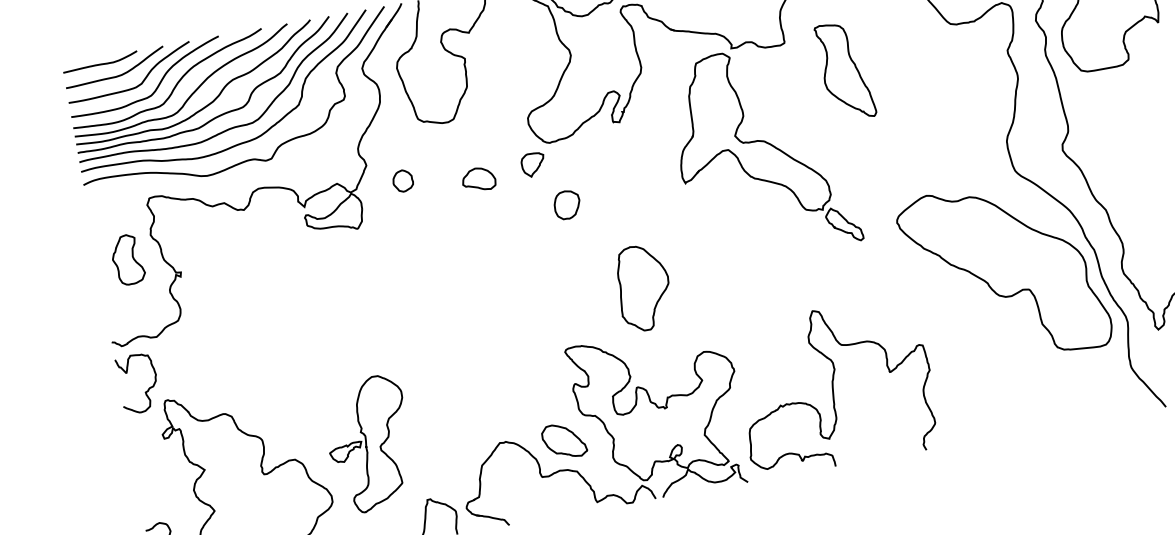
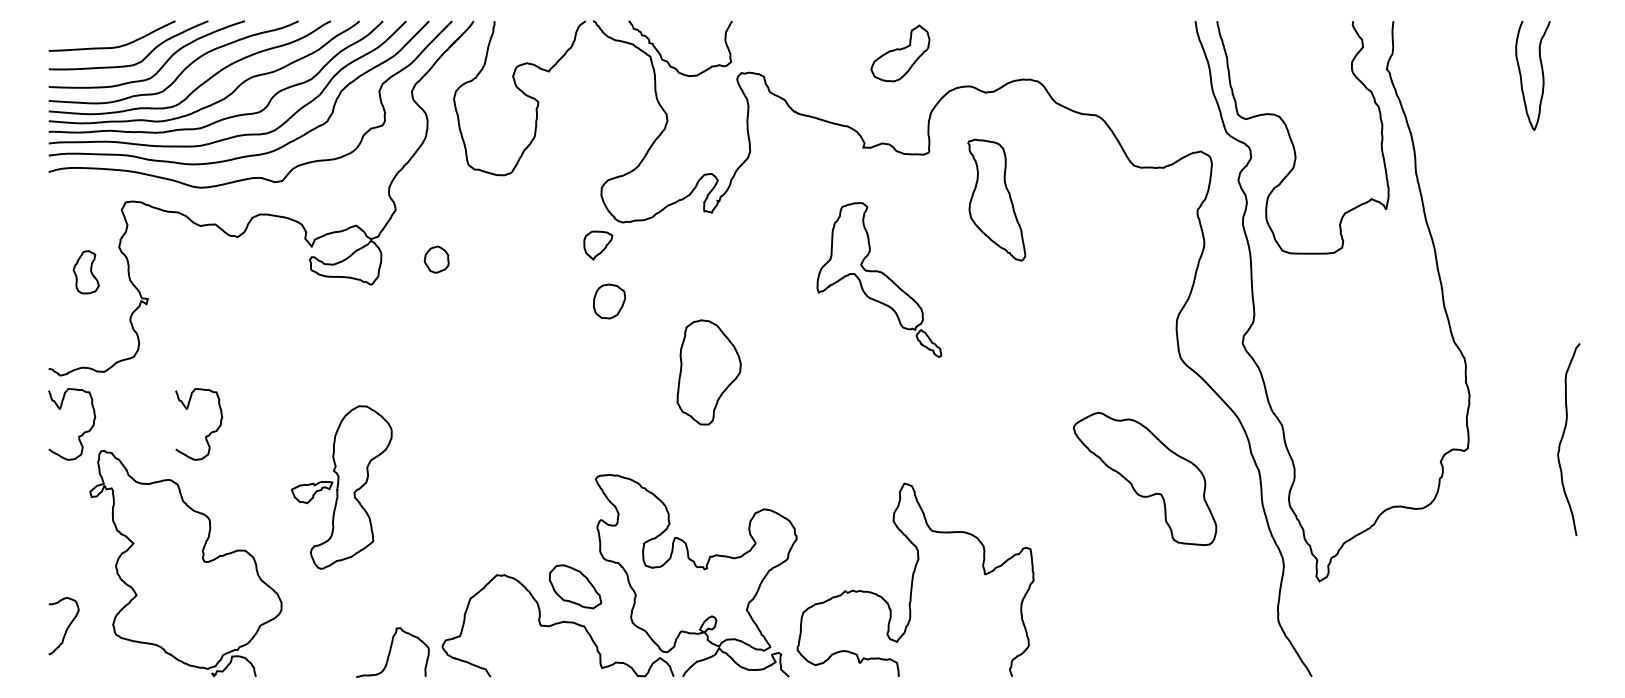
curve: (100, 63) -> (95, 28), removed
part: (763, 151) -> (879, 279), size x0.6
part: (478, 179) -> (528, 251), removed
part: (402, 180) -> (436, 259), moved
part: (567, 204) -> (609, 301), moved
part: (128, 260) -> (86, 272), size x0.7
part: (1003, 272) -> (1144, 478), size x0.6
part: (643, 287) -> (708, 372), moved
curve: (247, 373) -> (206, 435), added
part: (369, 444) -> (341, 487), moved

